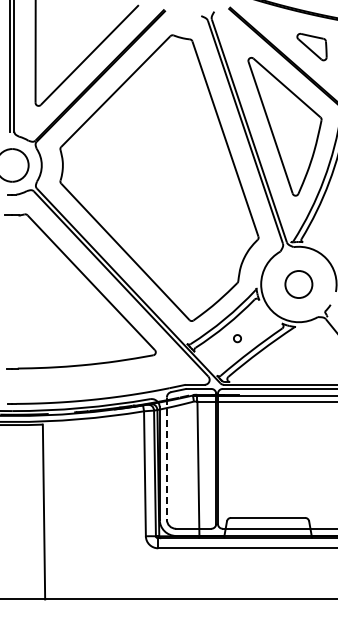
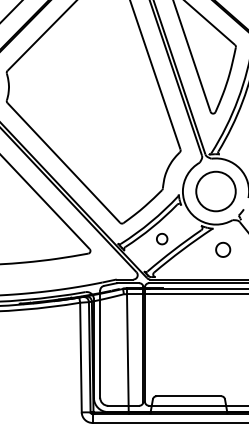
circle: (298, 284) -> (215, 191), size x1.67
part: (237, 338) -> (162, 238), size x1.67
part: (306, 350) -> (222, 249), added
line: (166, 458) -> (99, 344), dashed -> solid

